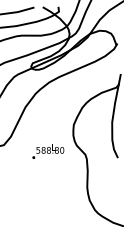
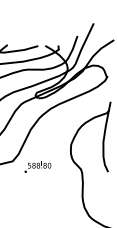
text: (47, 151) -> (37, 166), moved

